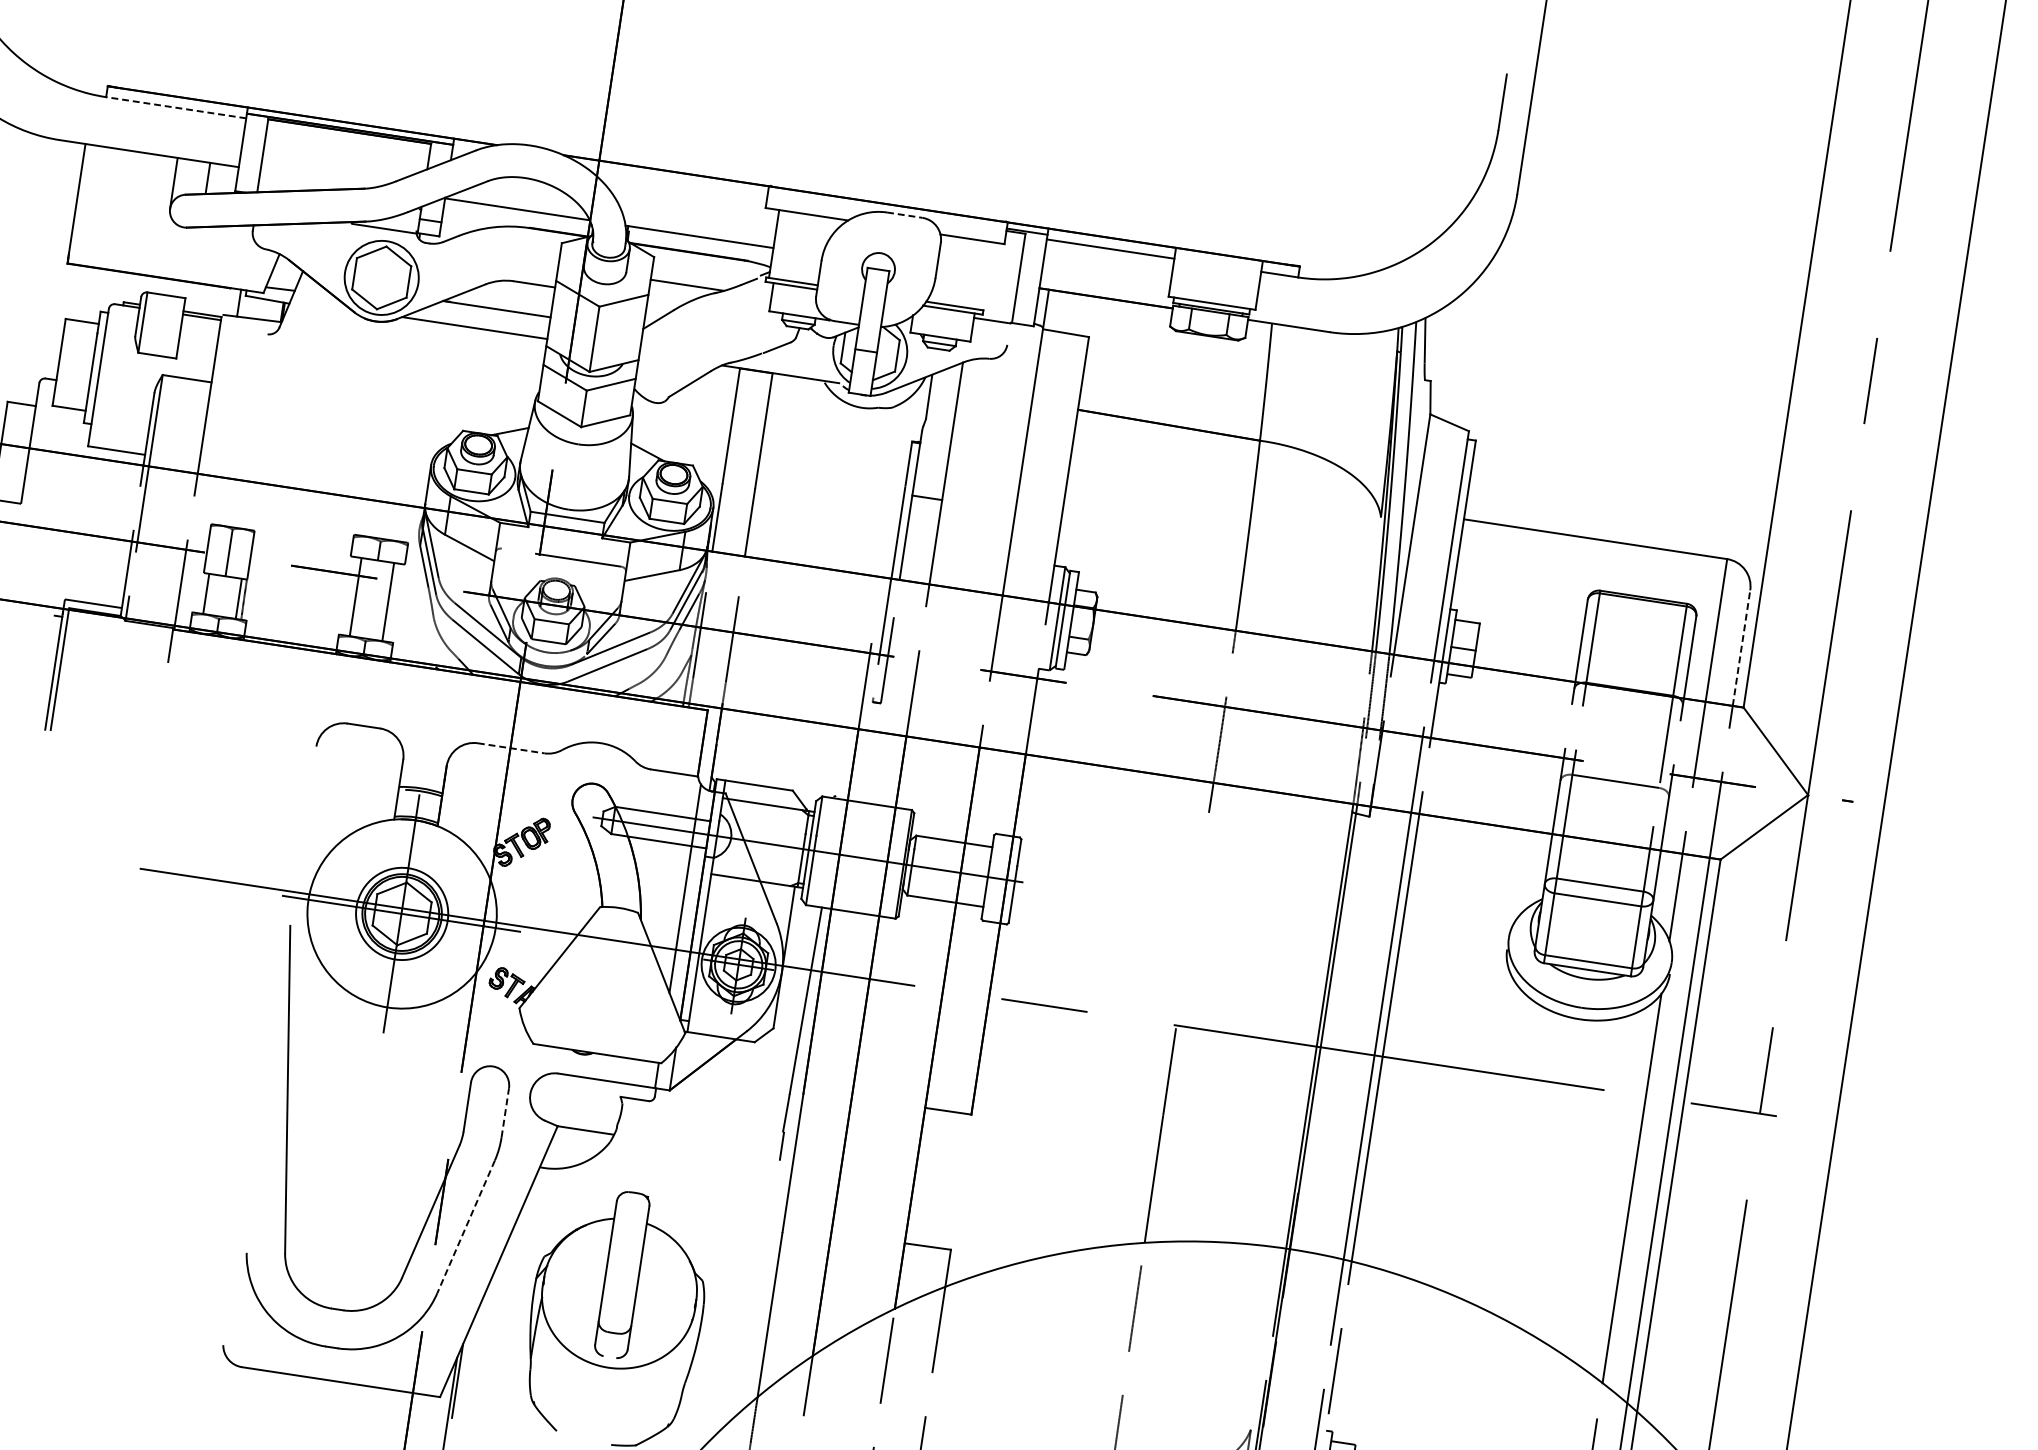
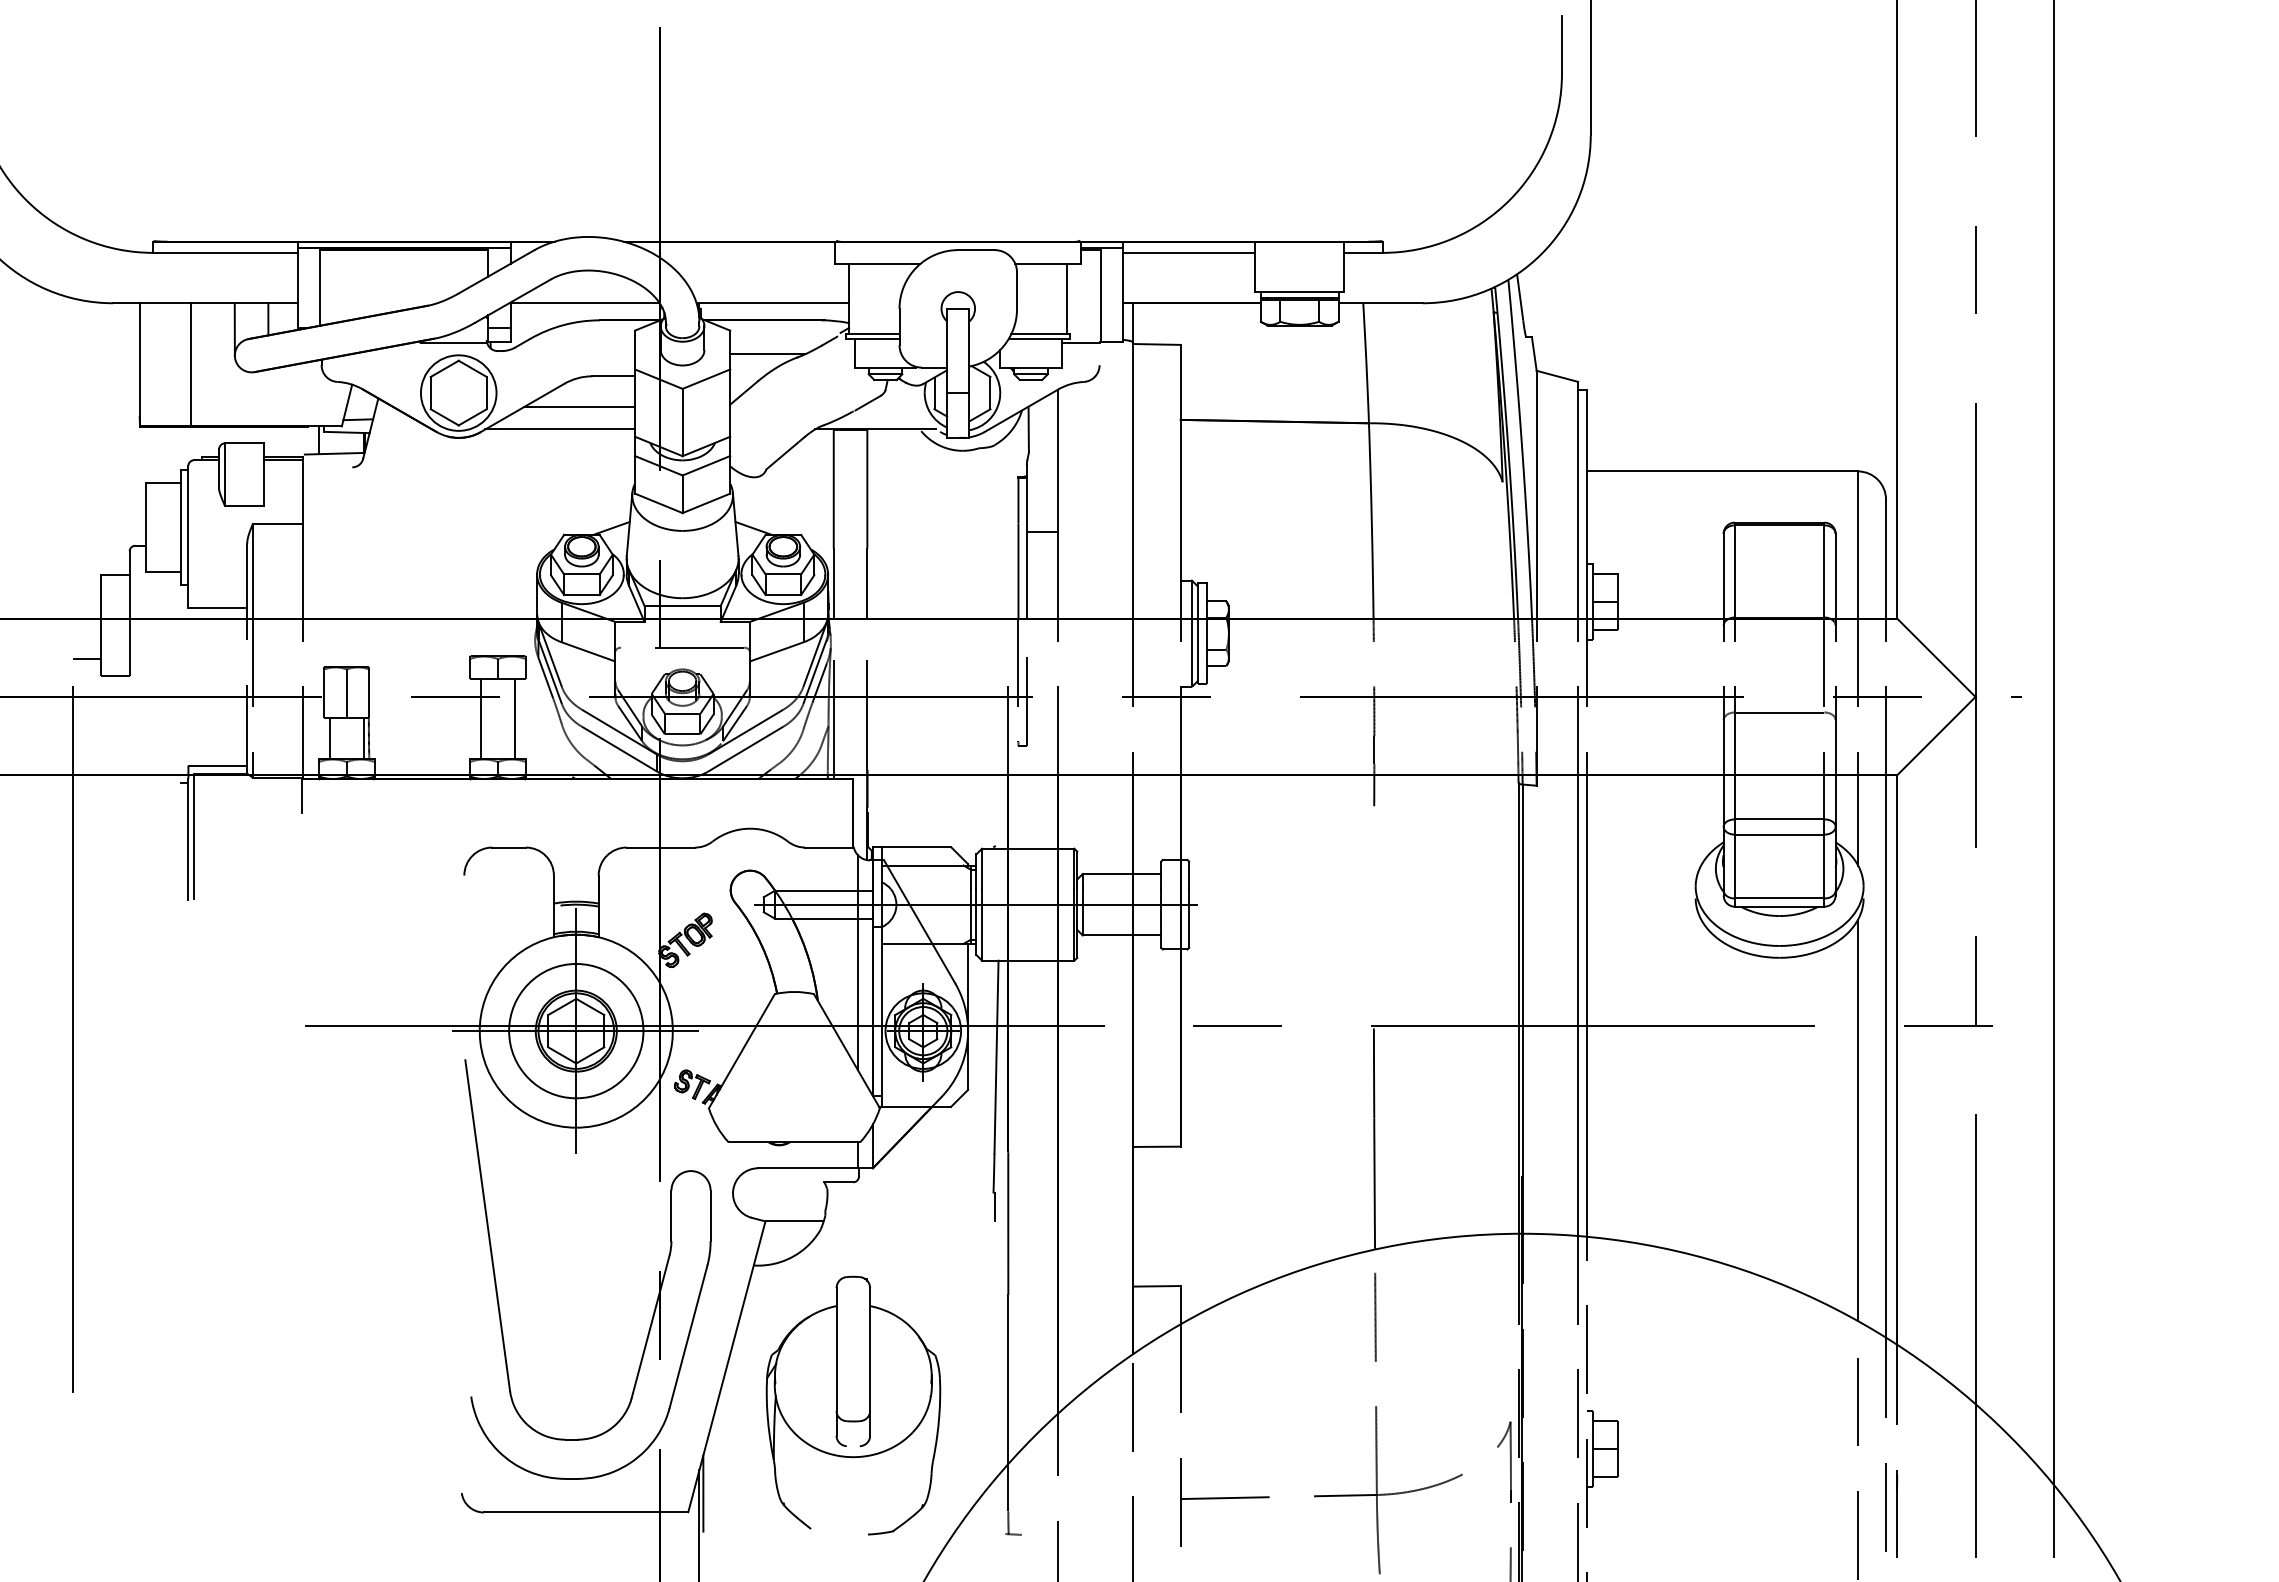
line: (176, 107) -> (225, 252), dashed -> solid
line: (126, 210) -> (191, 364), added
line: (904, 215) -> (976, 250), dashed -> solid
line: (985, 276) -> (1067, 299), added
line: (1741, 648) -> (1886, 559), dashed -> solid
line: (511, 748) -> (661, 847), dashed -> solid
circle: (402, 913) -> (576, 1030), size x1.43
line: (505, 1112) -> (710, 1215), dashed -> solid
line: (466, 1226) -> (688, 1336), dashed -> solid

